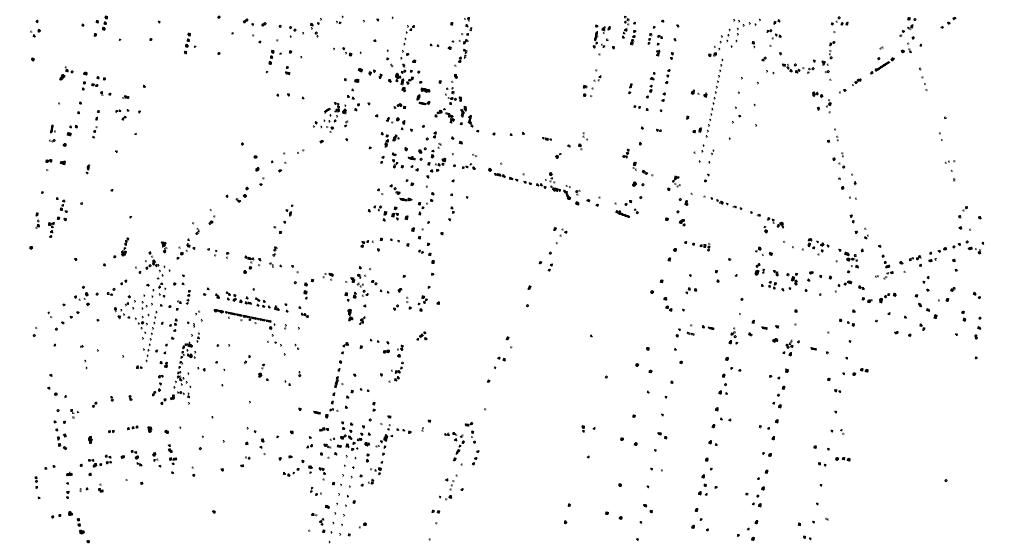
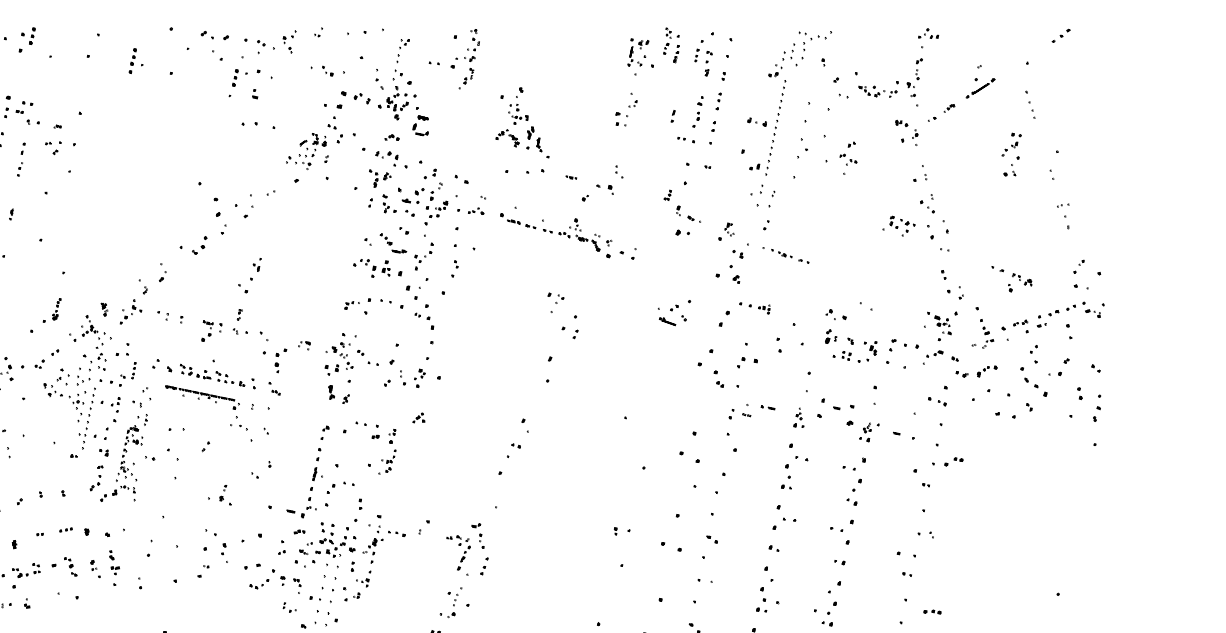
part: (773, 32) -> (847, 157), moved
part: (907, 35) -> (1011, 155), moved
part: (456, 103) -> (522, 123), moved
part: (582, 141) -> (614, 180), size x1.4
part: (628, 206) -> (674, 312), moved
part: (766, 222) -> (1011, 279), moved
part: (560, 235) -> (556, 302), moved
part: (815, 246) -> (899, 225), moved
part: (691, 290) -> (747, 362), size x1.6
part: (263, 371) -> (225, 494), moved
part: (842, 459) -> (931, 612), moved

